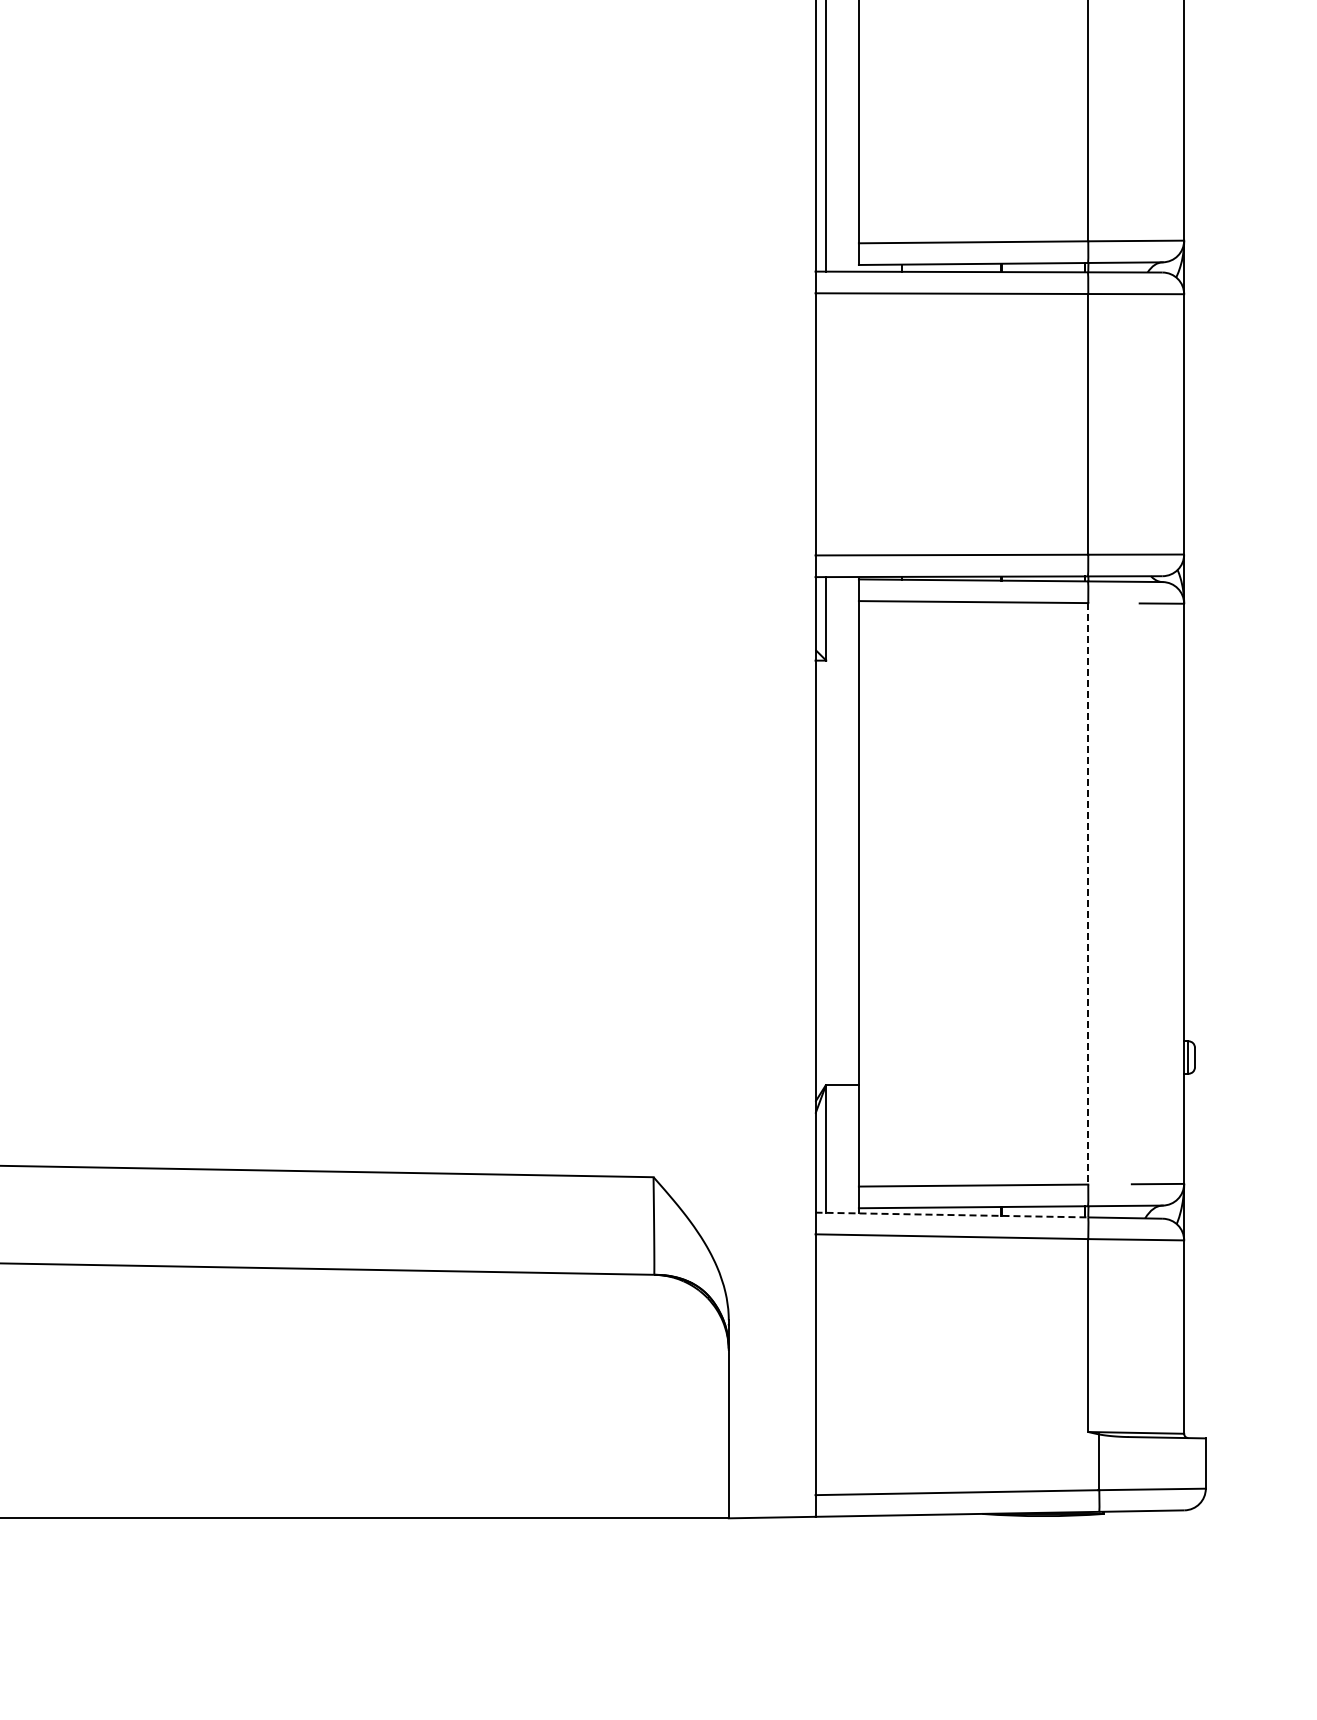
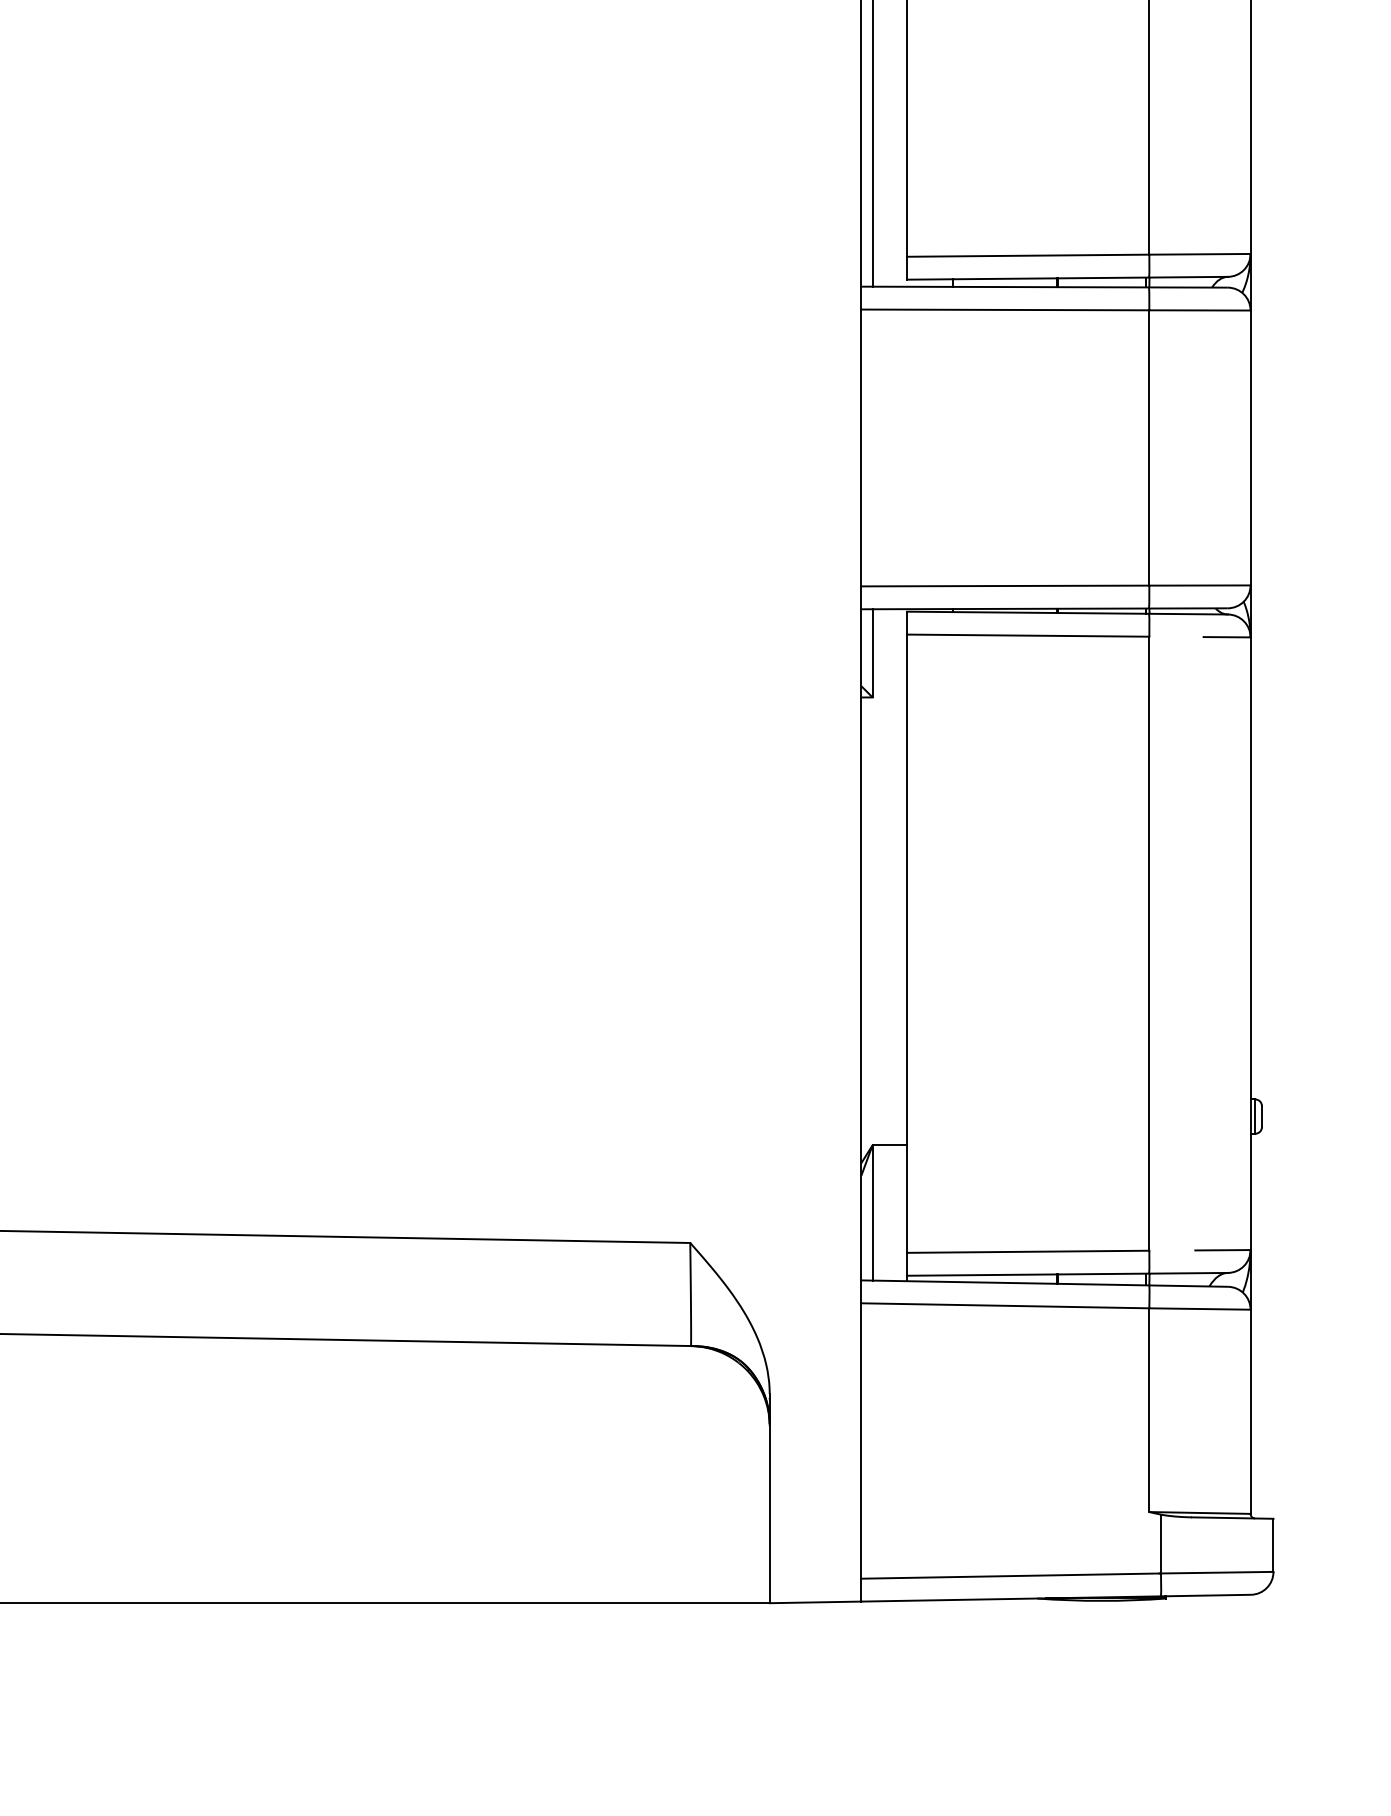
line: (1088, 893) -> (1149, 943), dashed -> solid
line: (952, 1215) -> (1005, 1283), dashed -> solid

